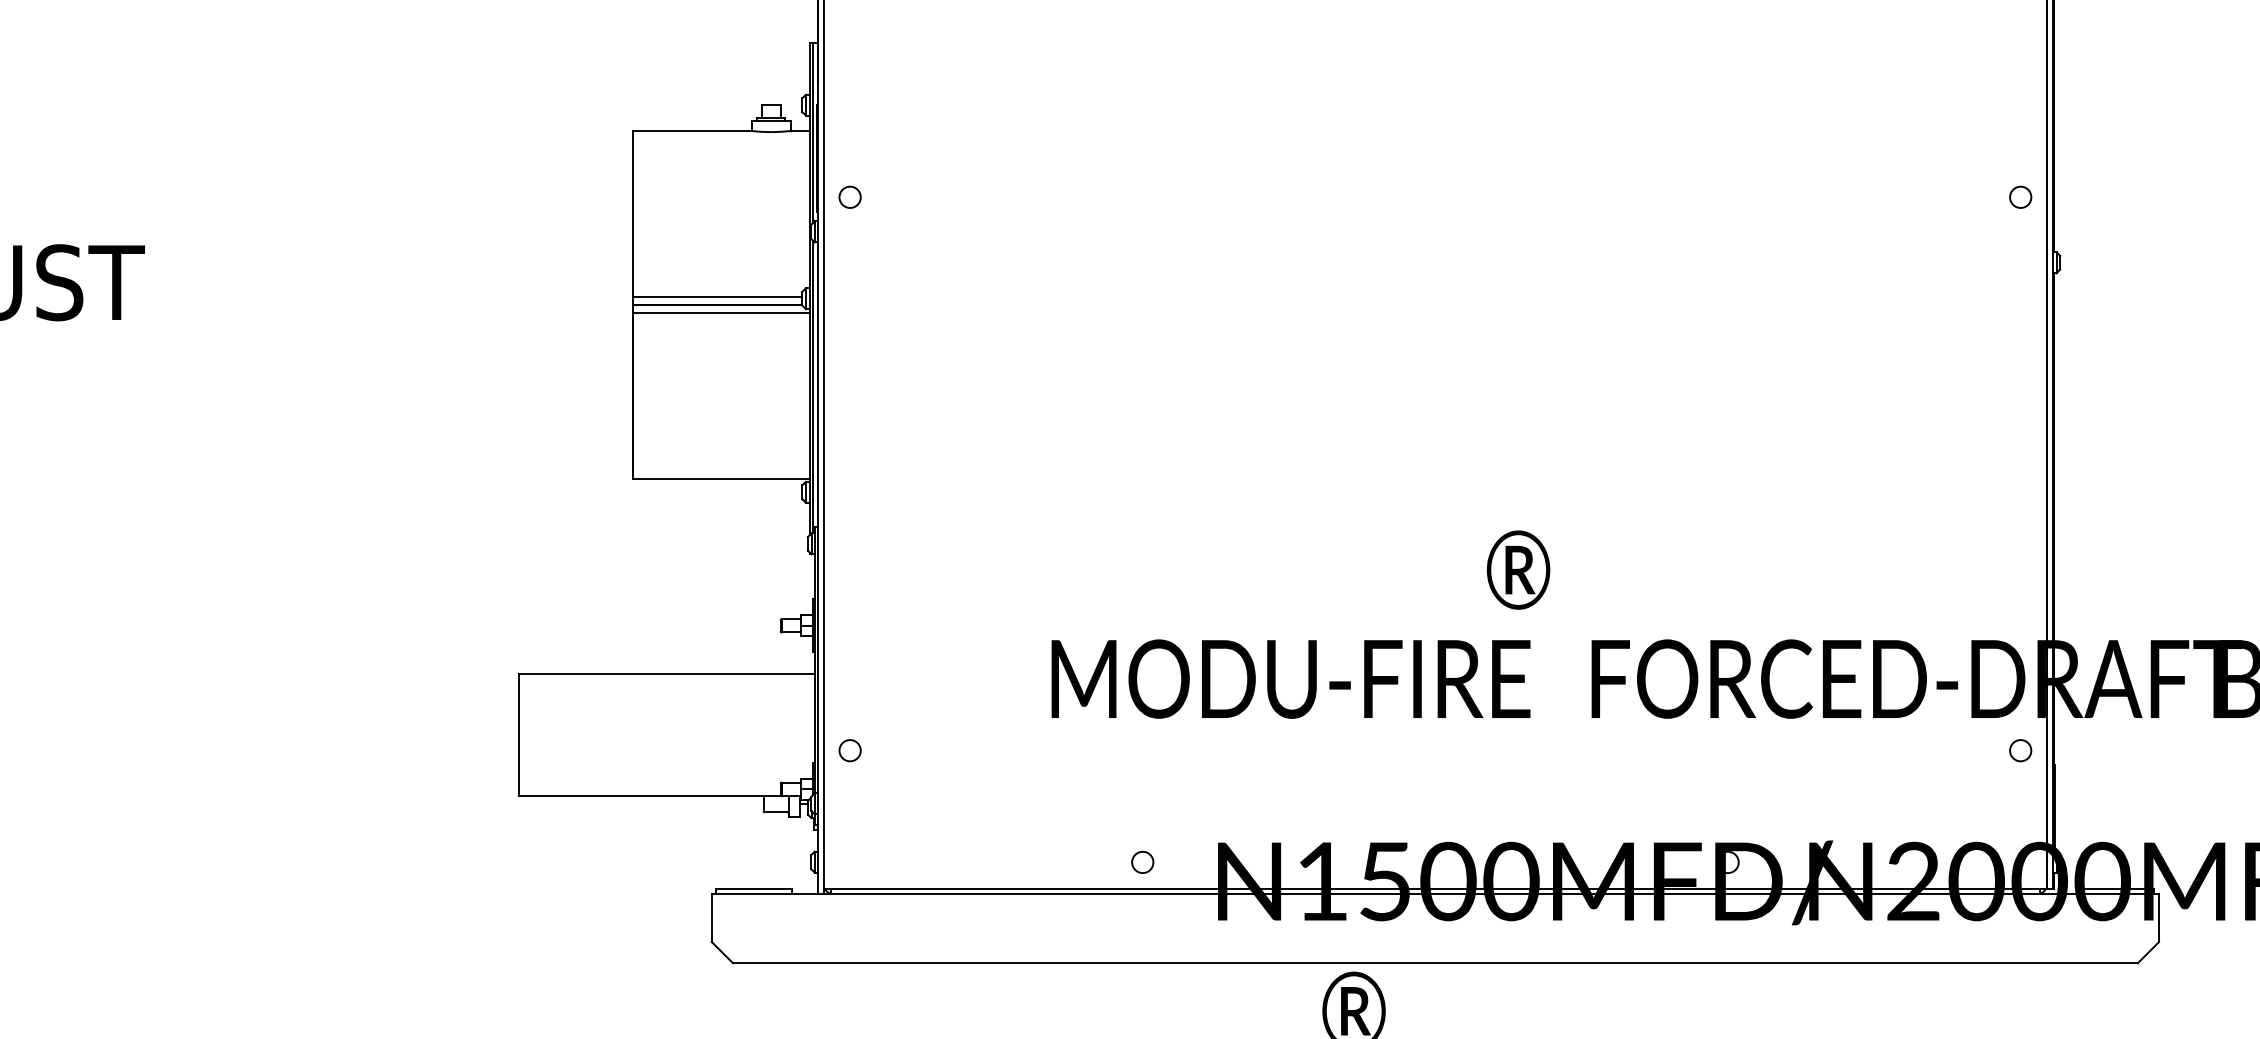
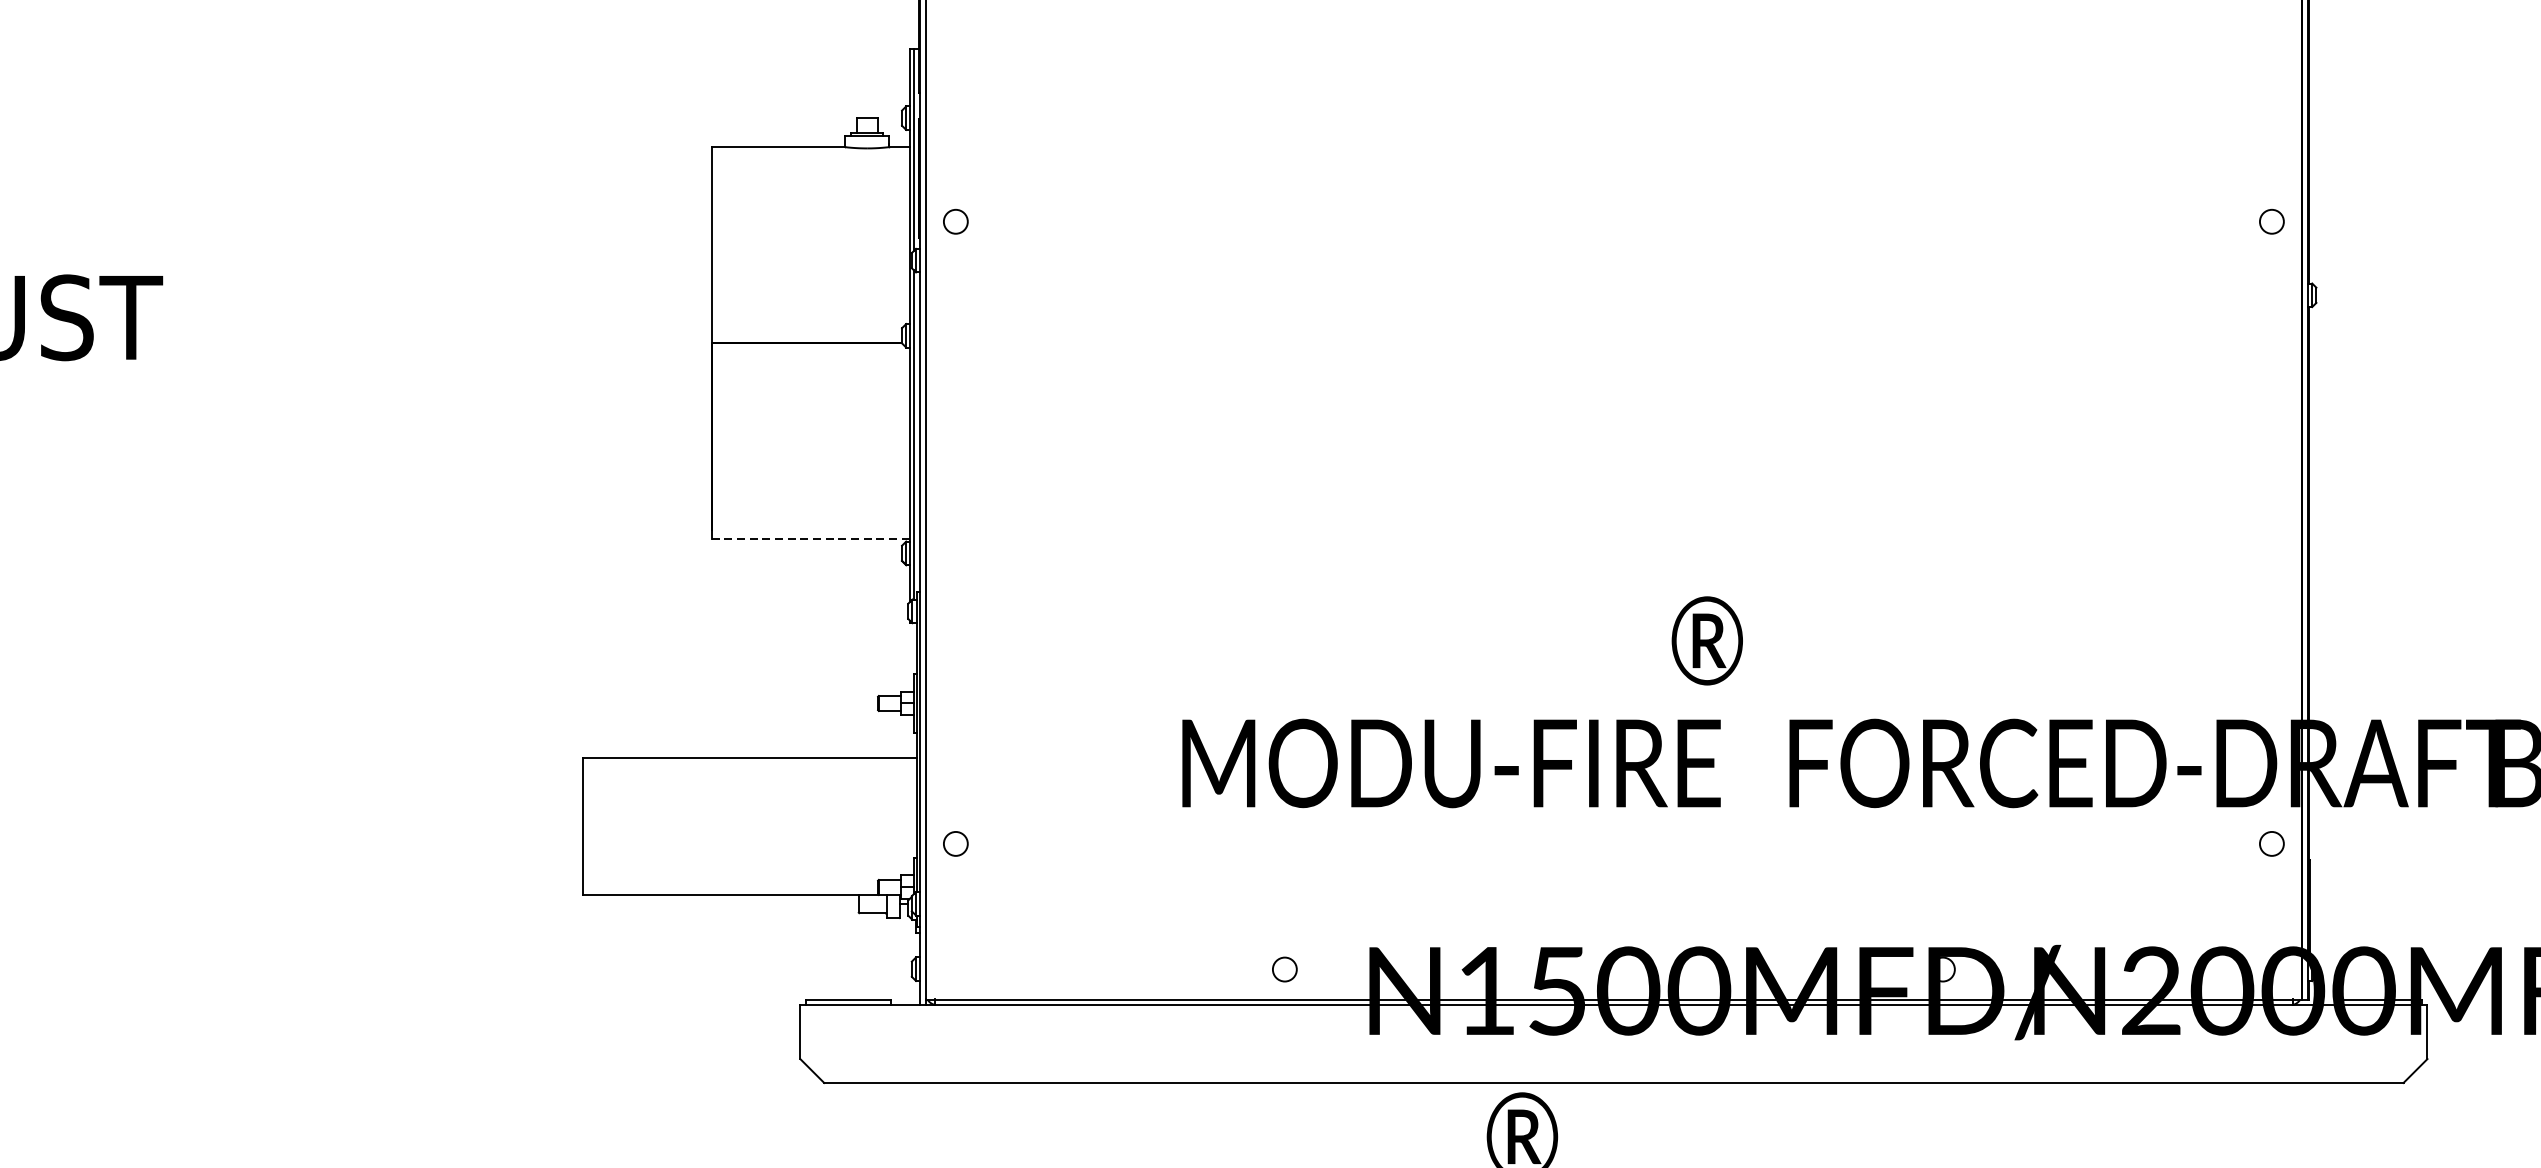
line: (717, 297) -> (806, 334), removed
line: (721, 312) -> (811, 351), removed
line: (721, 479) -> (811, 539), solid -> dashed

